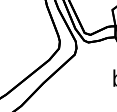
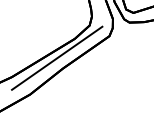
line: (37, 76) -> (56, 58), added

